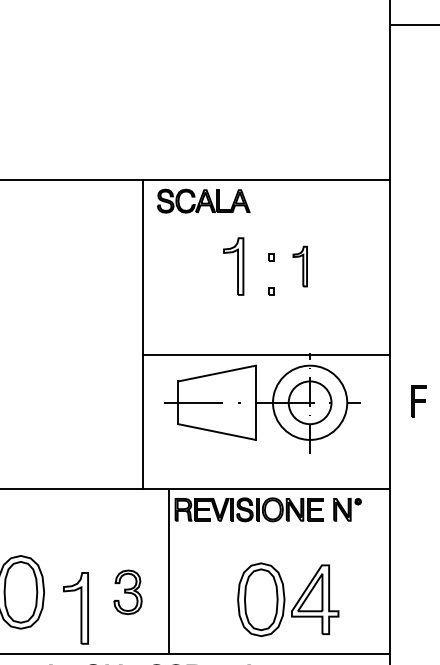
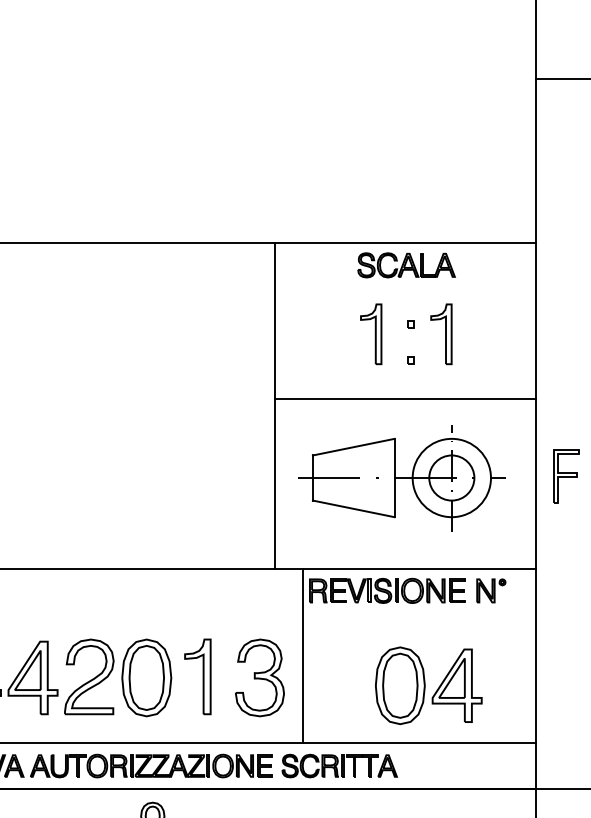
part: (203, 201) -> (406, 265), moved
part: (300, 266) -> (441, 334), size x1.43
line: (266, 354) -> (405, 398), moved
part: (418, 401) -> (566, 476), size x1.67
part: (127, 591) -> (259, 677), size x1.67
part: (75, 608) -> (197, 676), moved

